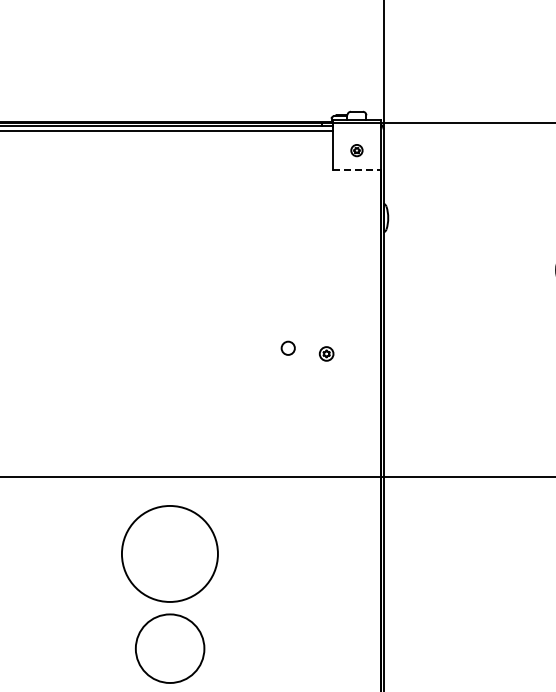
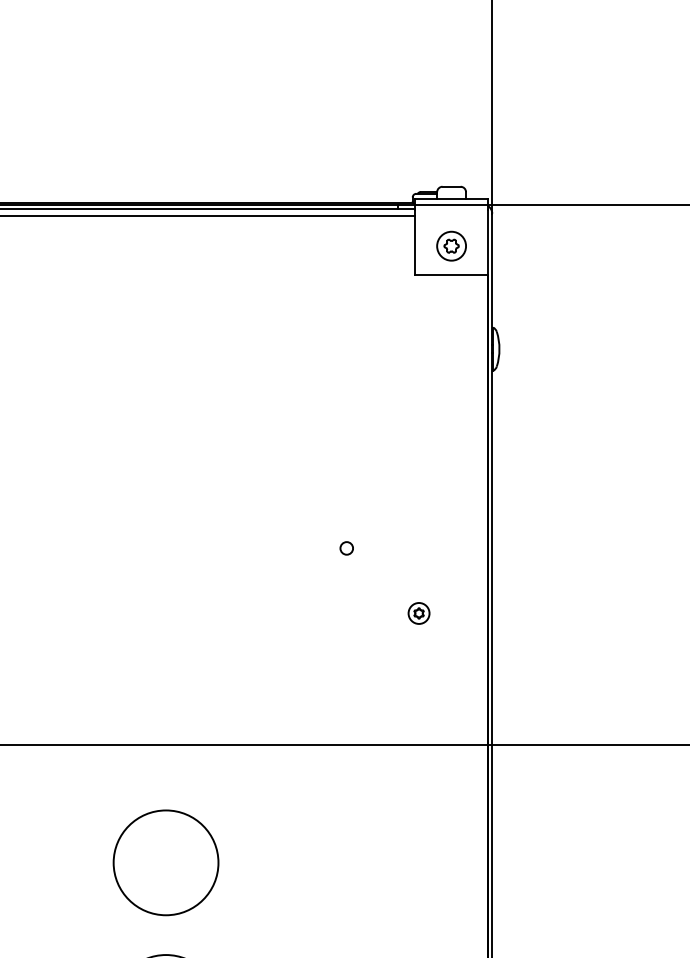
part: (356, 150) -> (450, 245), size x1.67
line: (356, 169) -> (450, 275), dashed -> solid
circle: (288, 348) -> (347, 548), size x0.62
part: (326, 353) -> (418, 612), moved
circle: (170, 554) -> (166, 863), size x0.71

